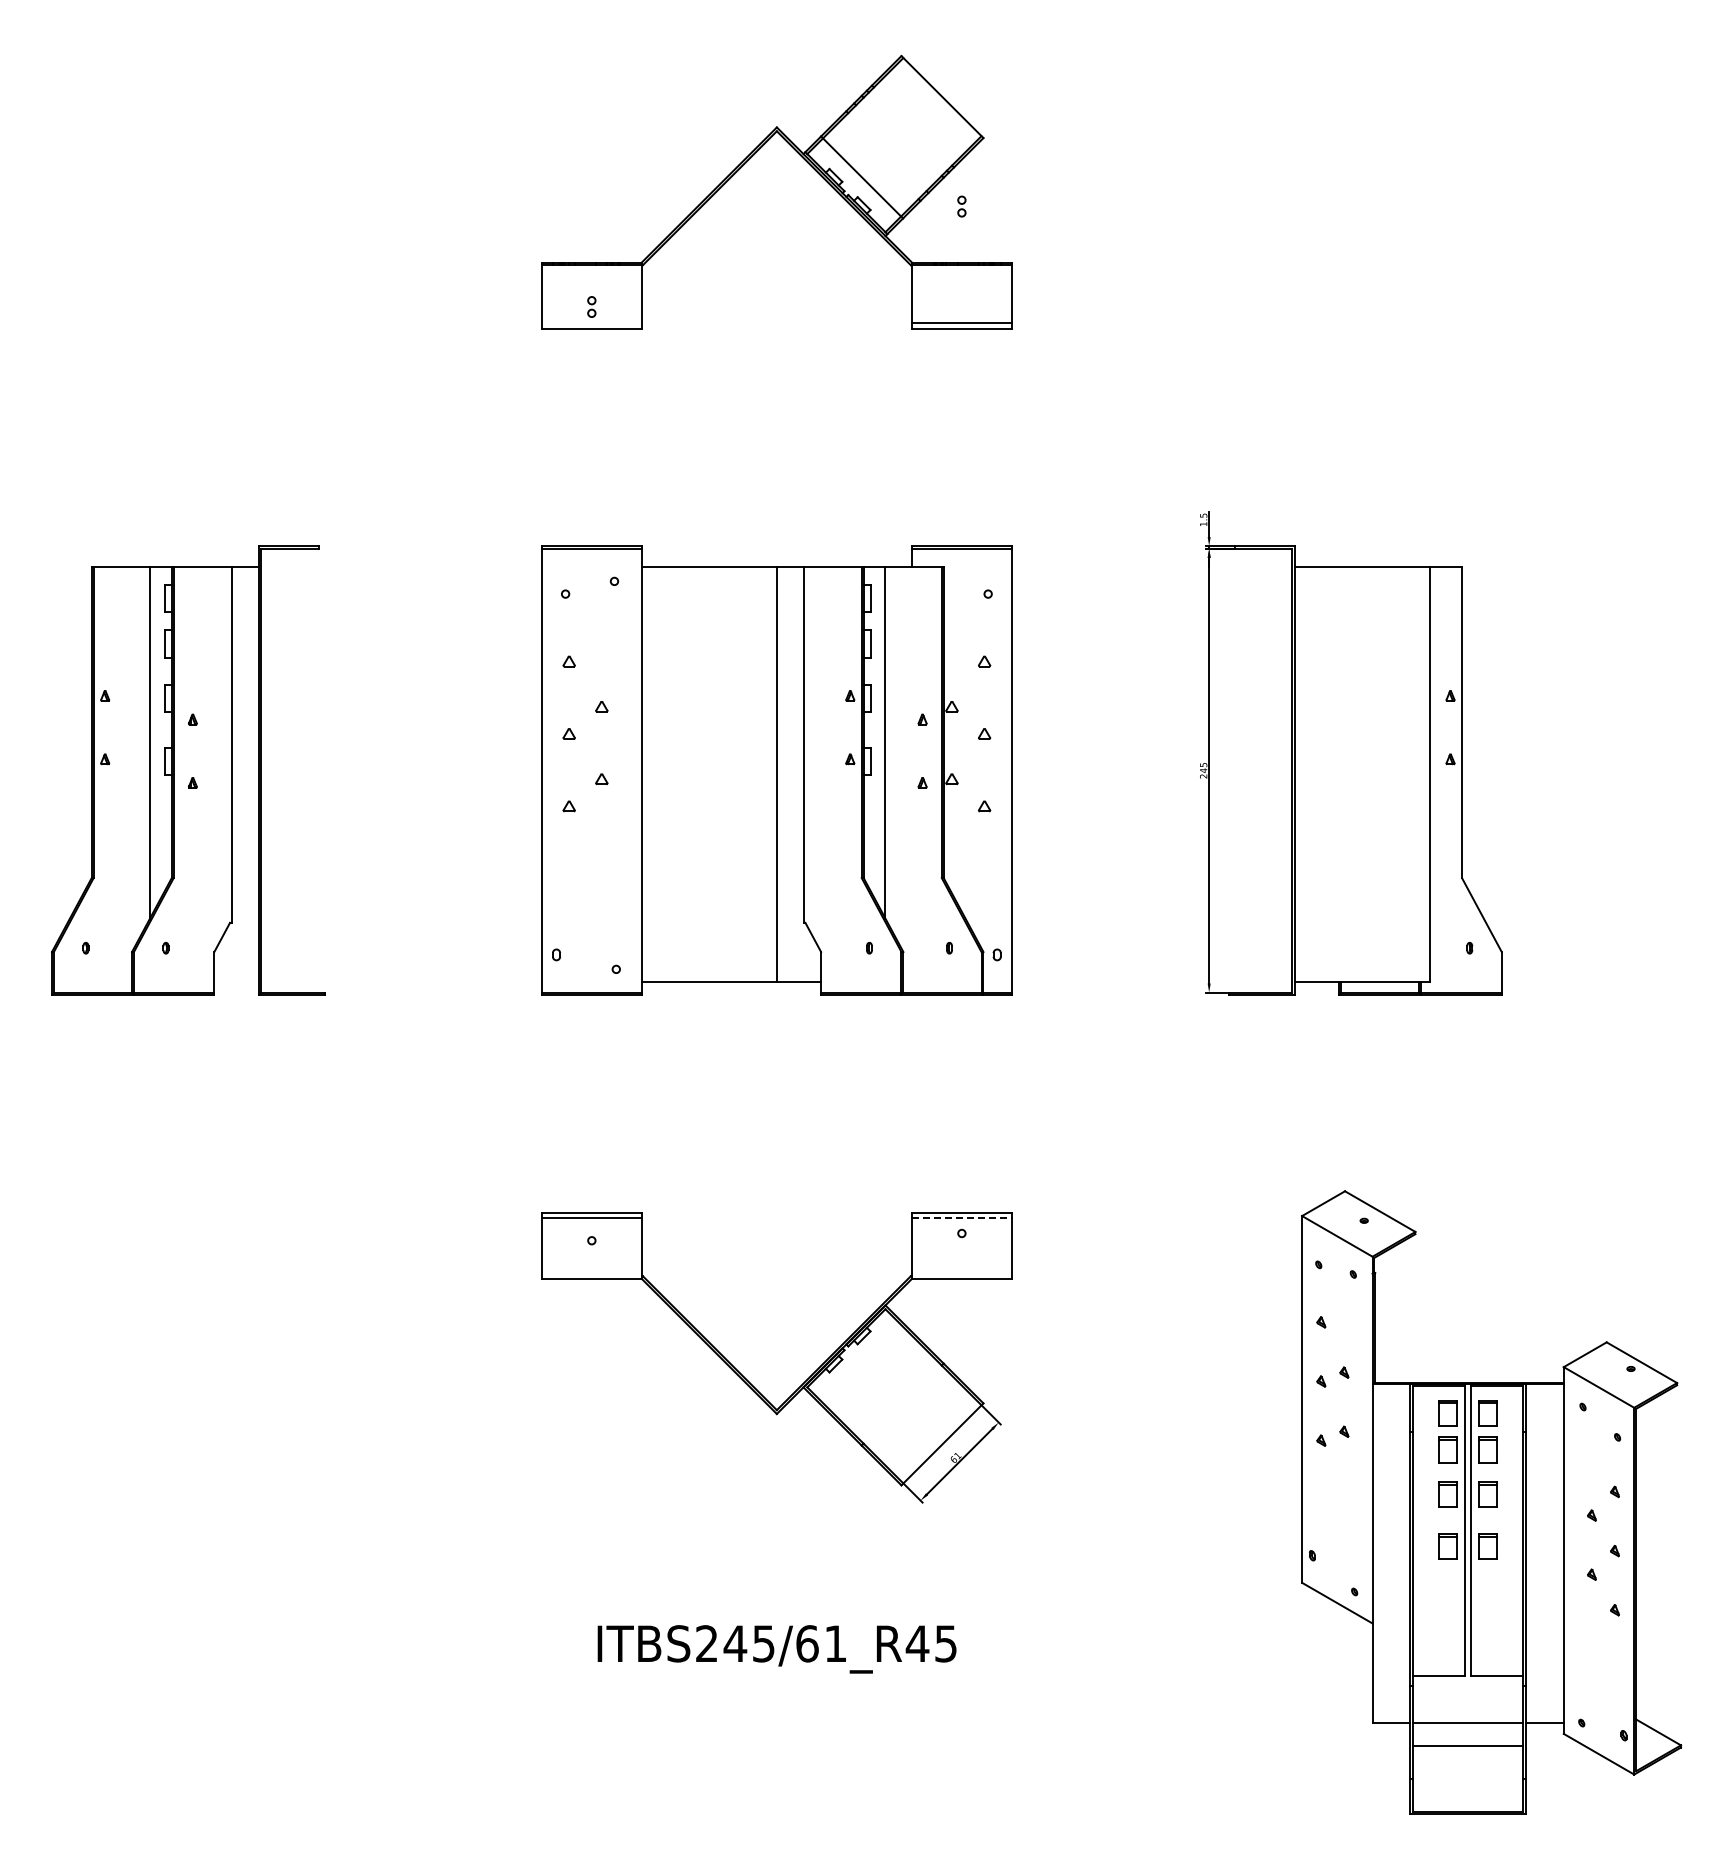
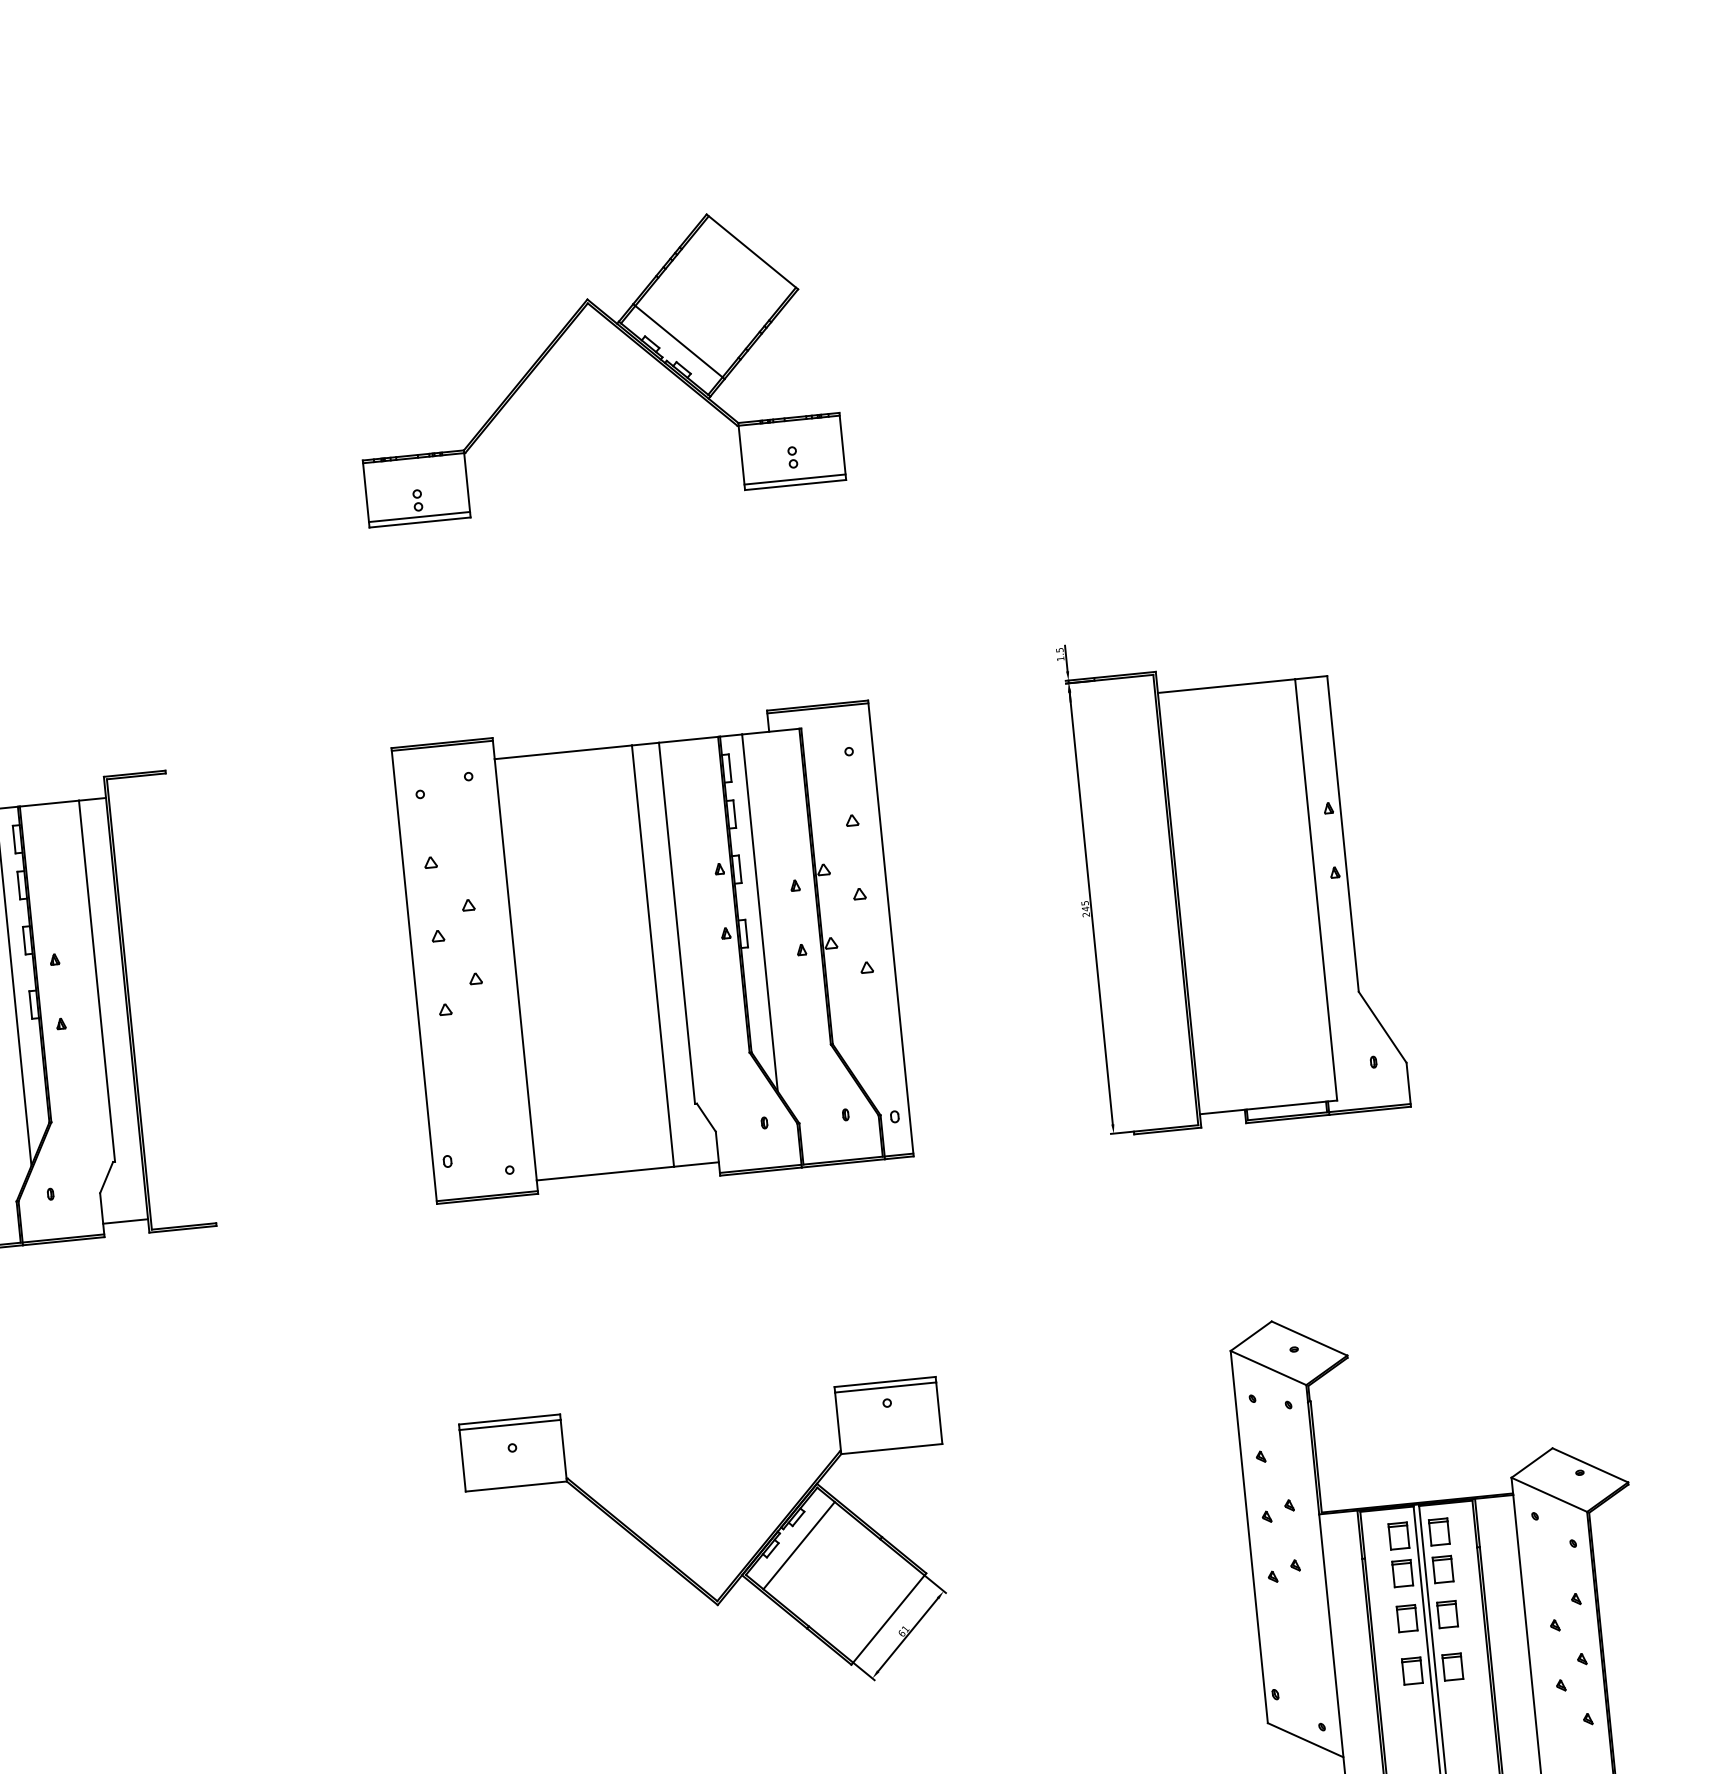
part: (961, 206) -> (792, 457), moved
line: (591, 323) -> (419, 517), added
line: (236, 982) -> (125, 1221), added
line: (961, 1218) -> (885, 1387), dashed -> solid
line: (862, 1363) -> (799, 1545), added

